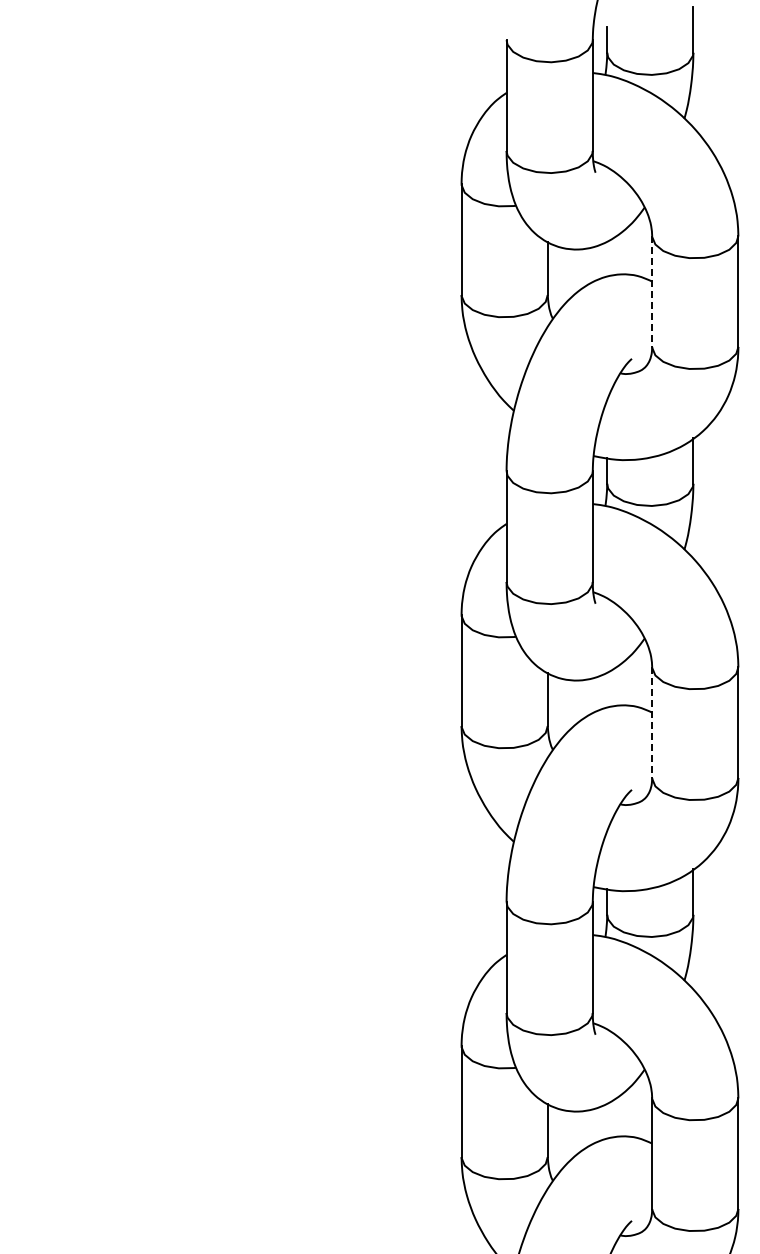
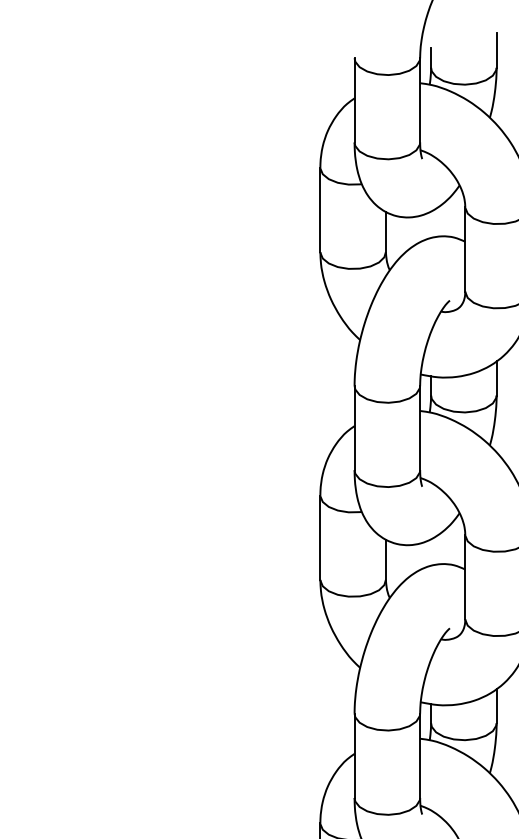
line: (652, 292) -> (465, 250), dashed -> solid
line: (652, 723) -> (465, 577), dashed -> solid

